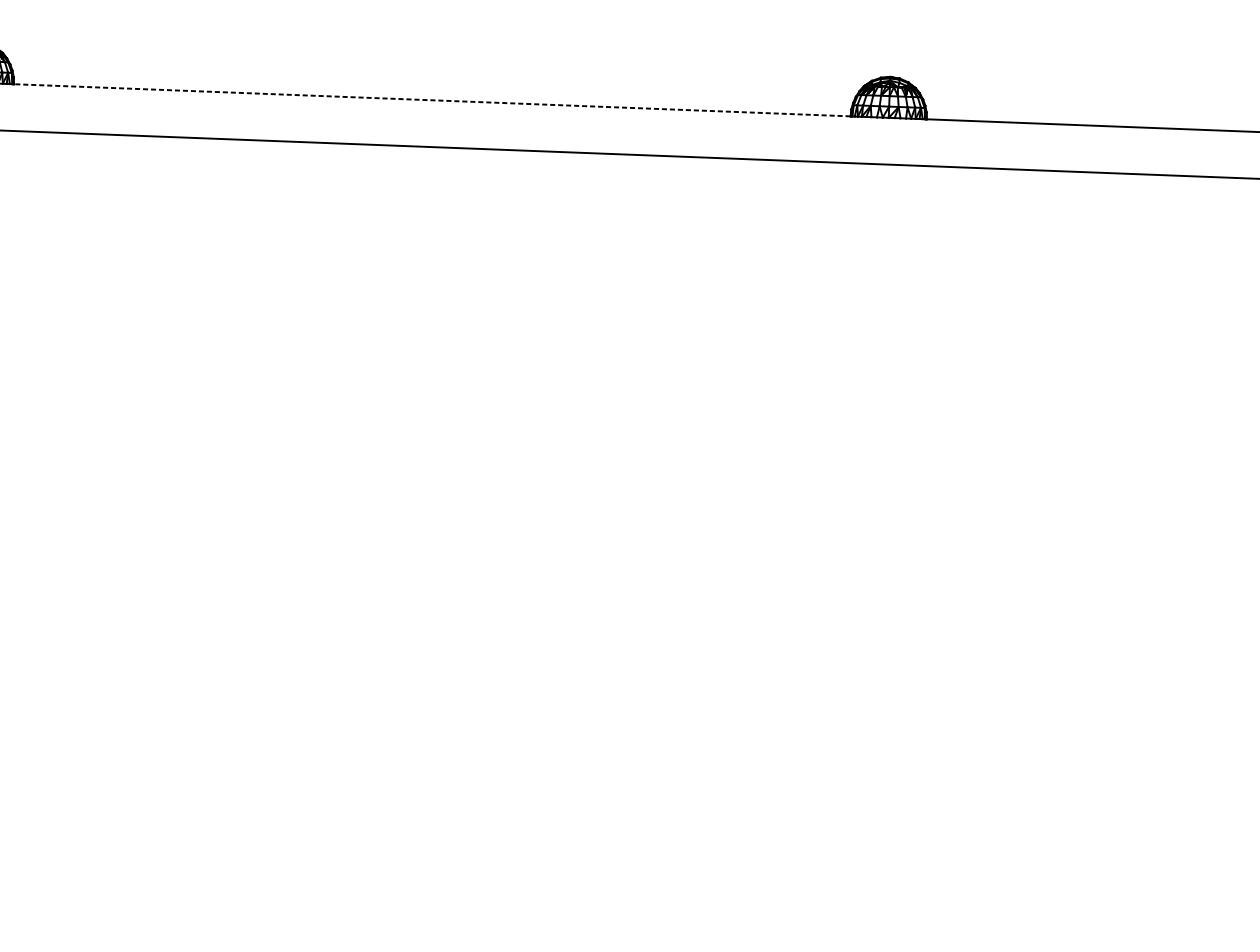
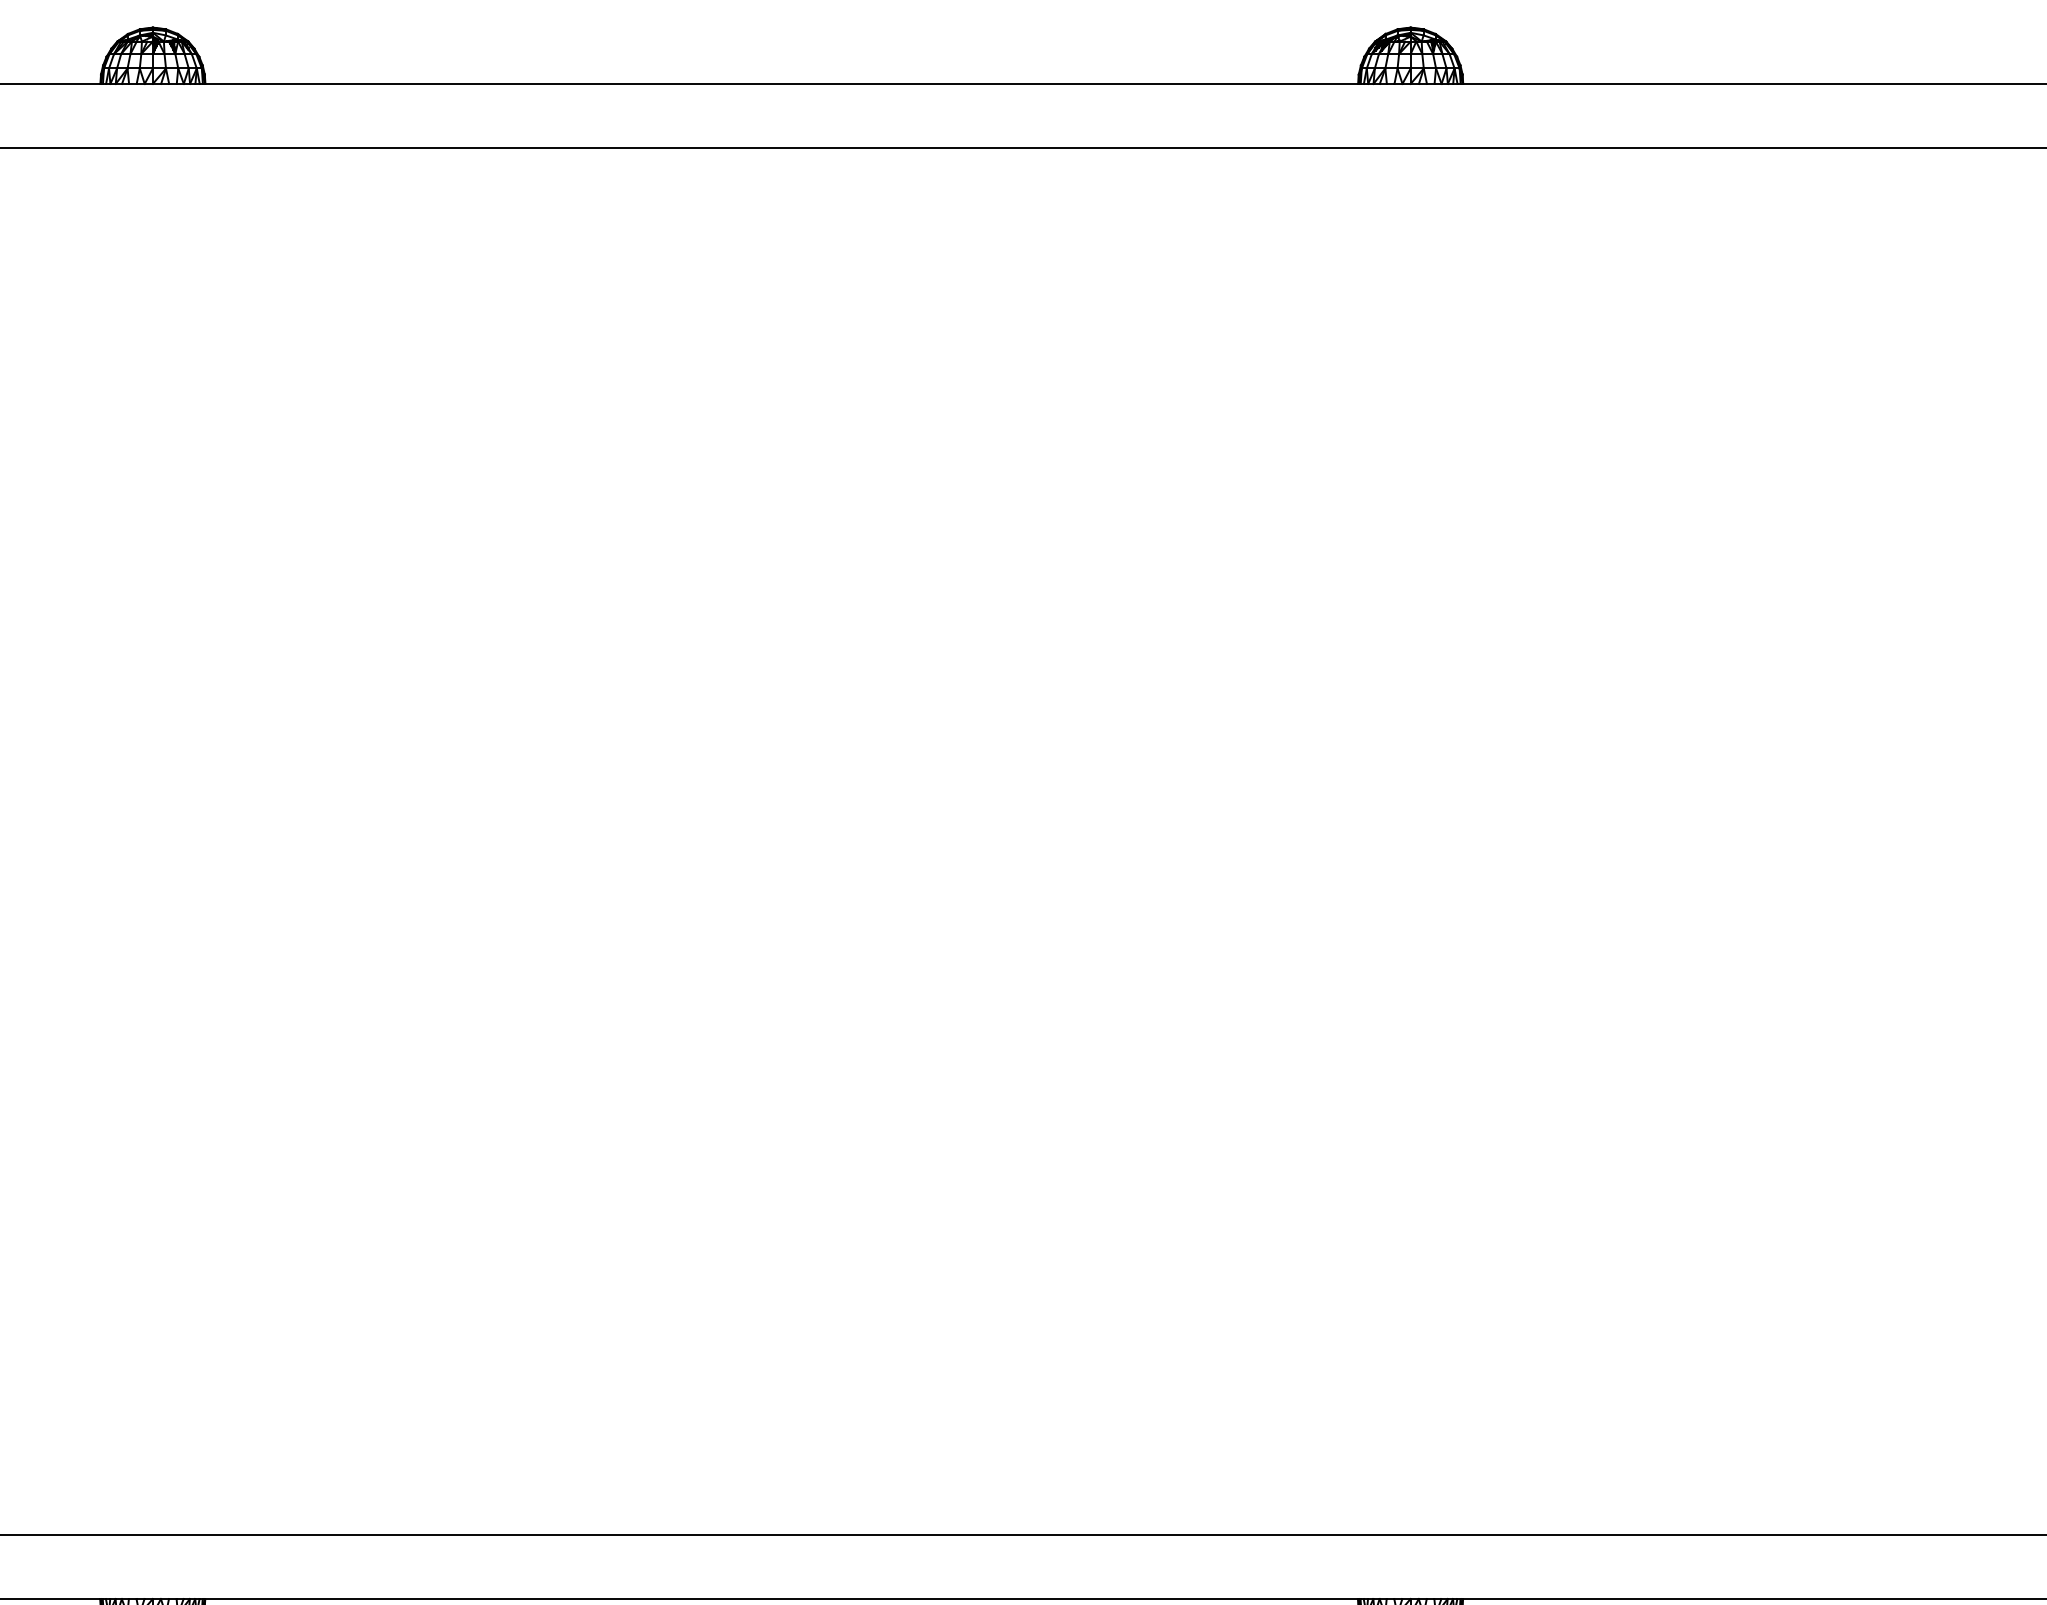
line: (432, 99) -> (781, 83), dashed -> solid

